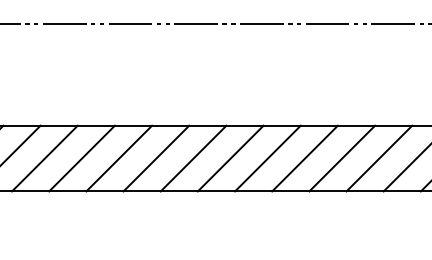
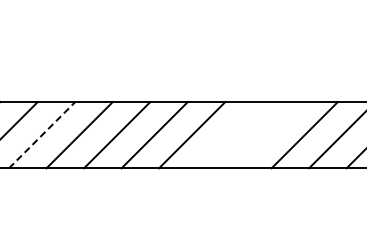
line: (82, 158) -> (42, 135), solid -> dashed
line: (267, 158) -> (229, 135), removed
line: (304, 158) -> (266, 135), removed

